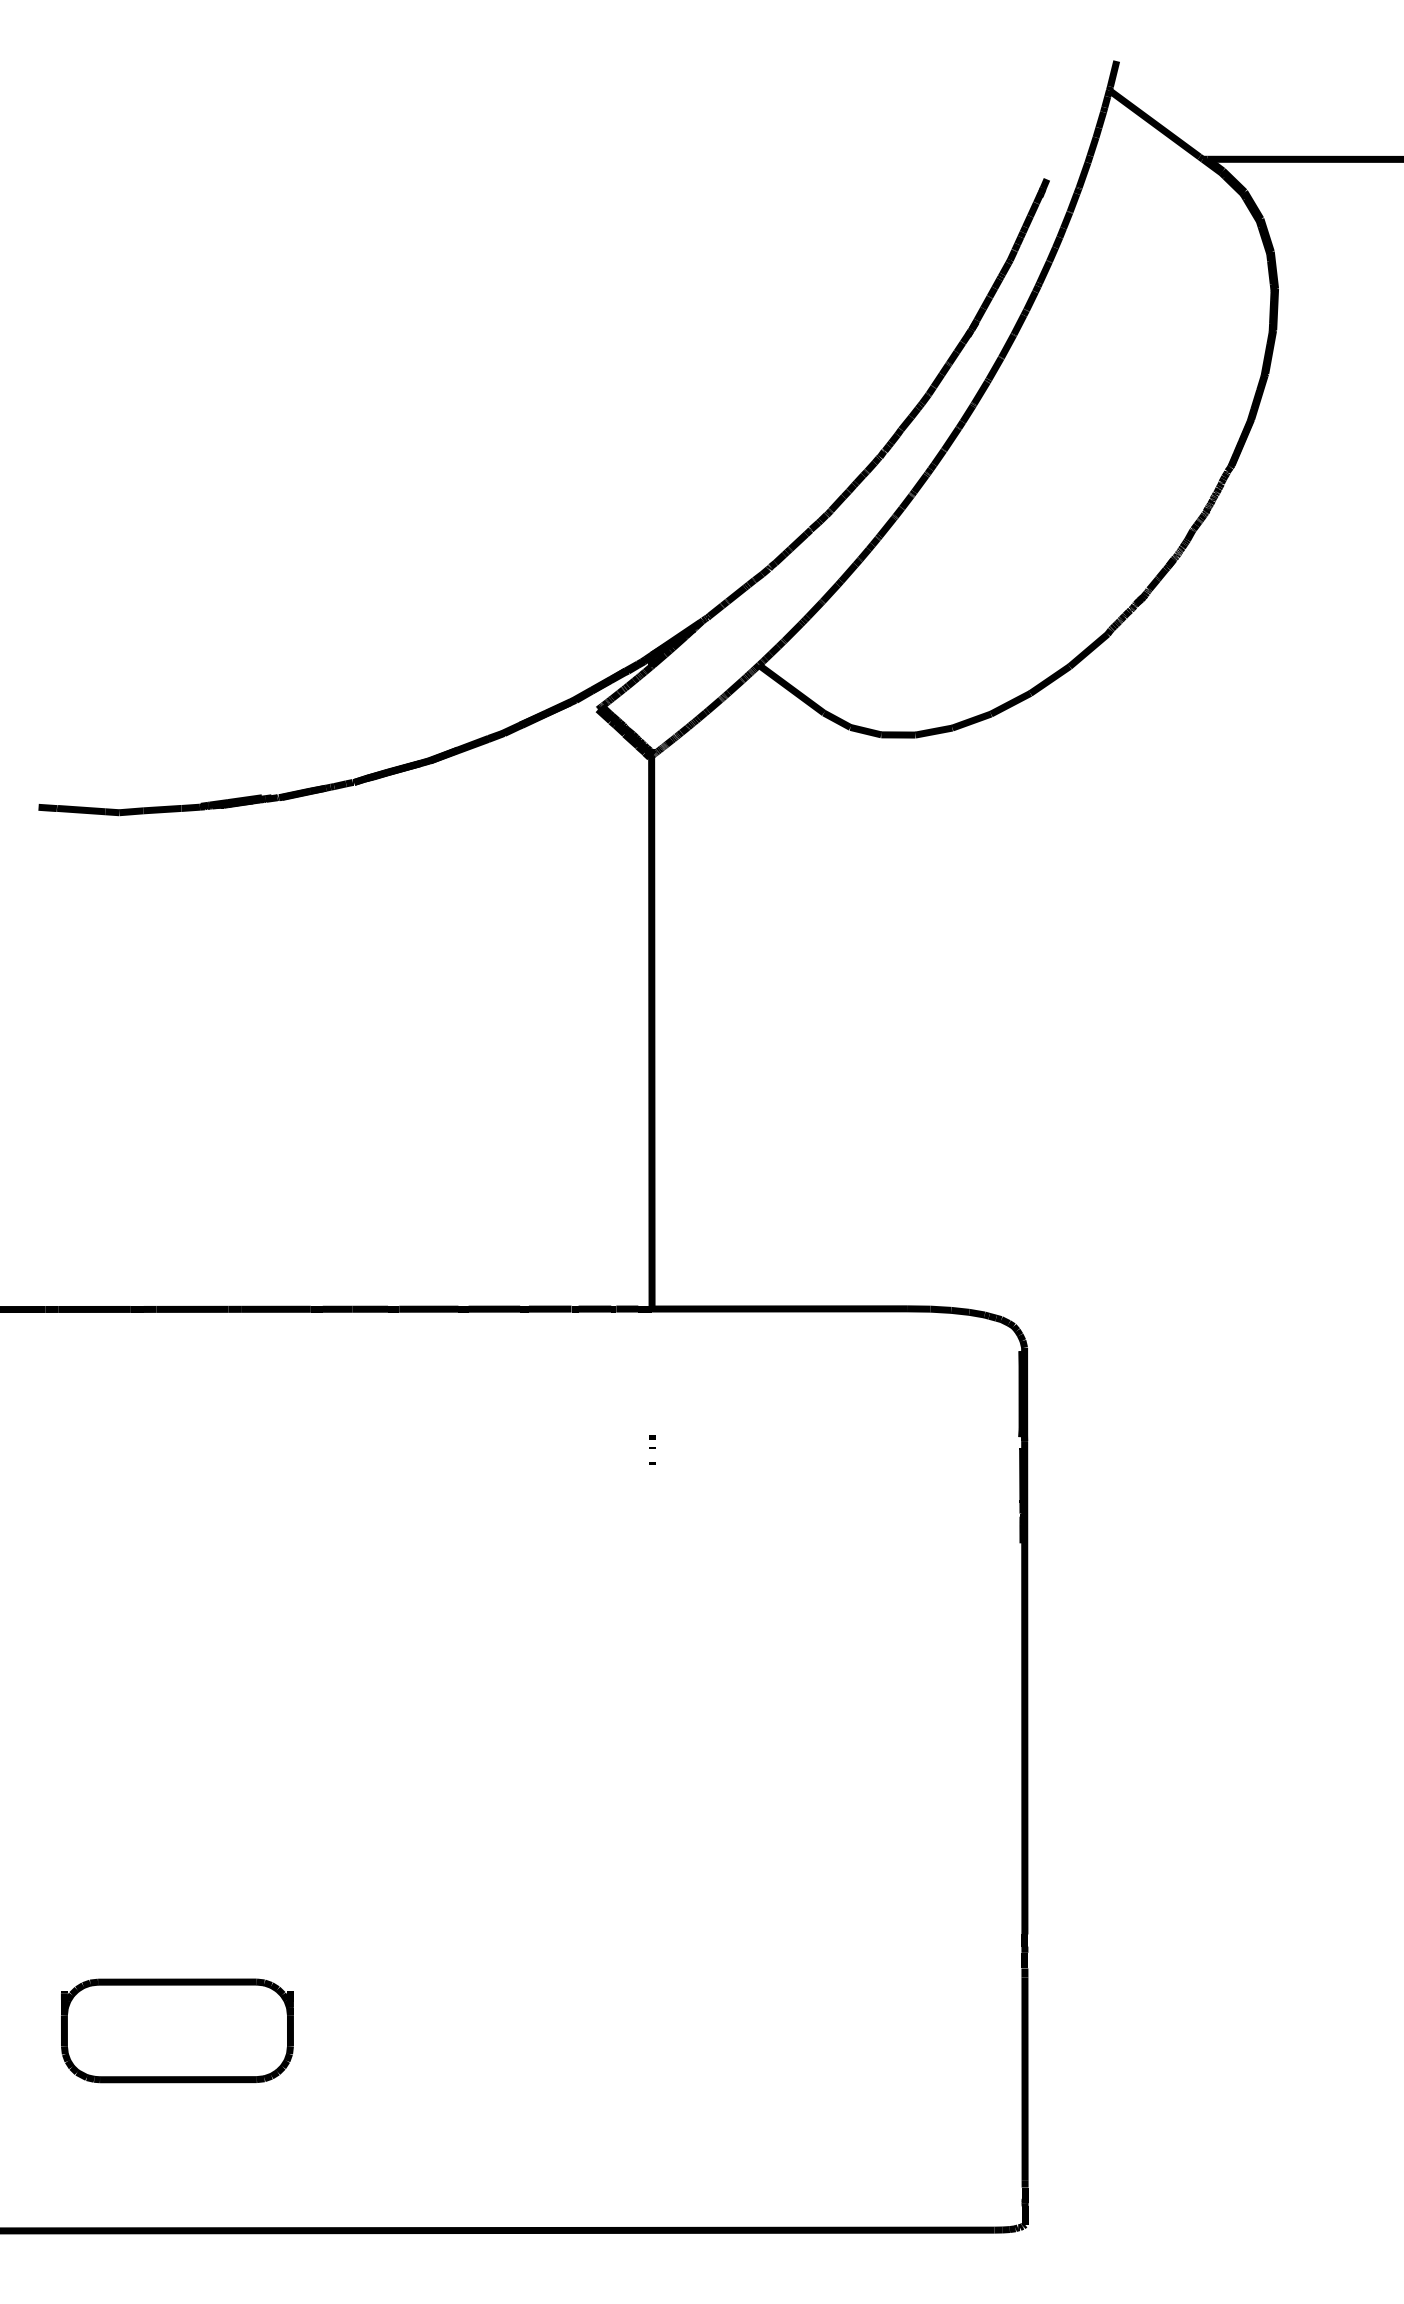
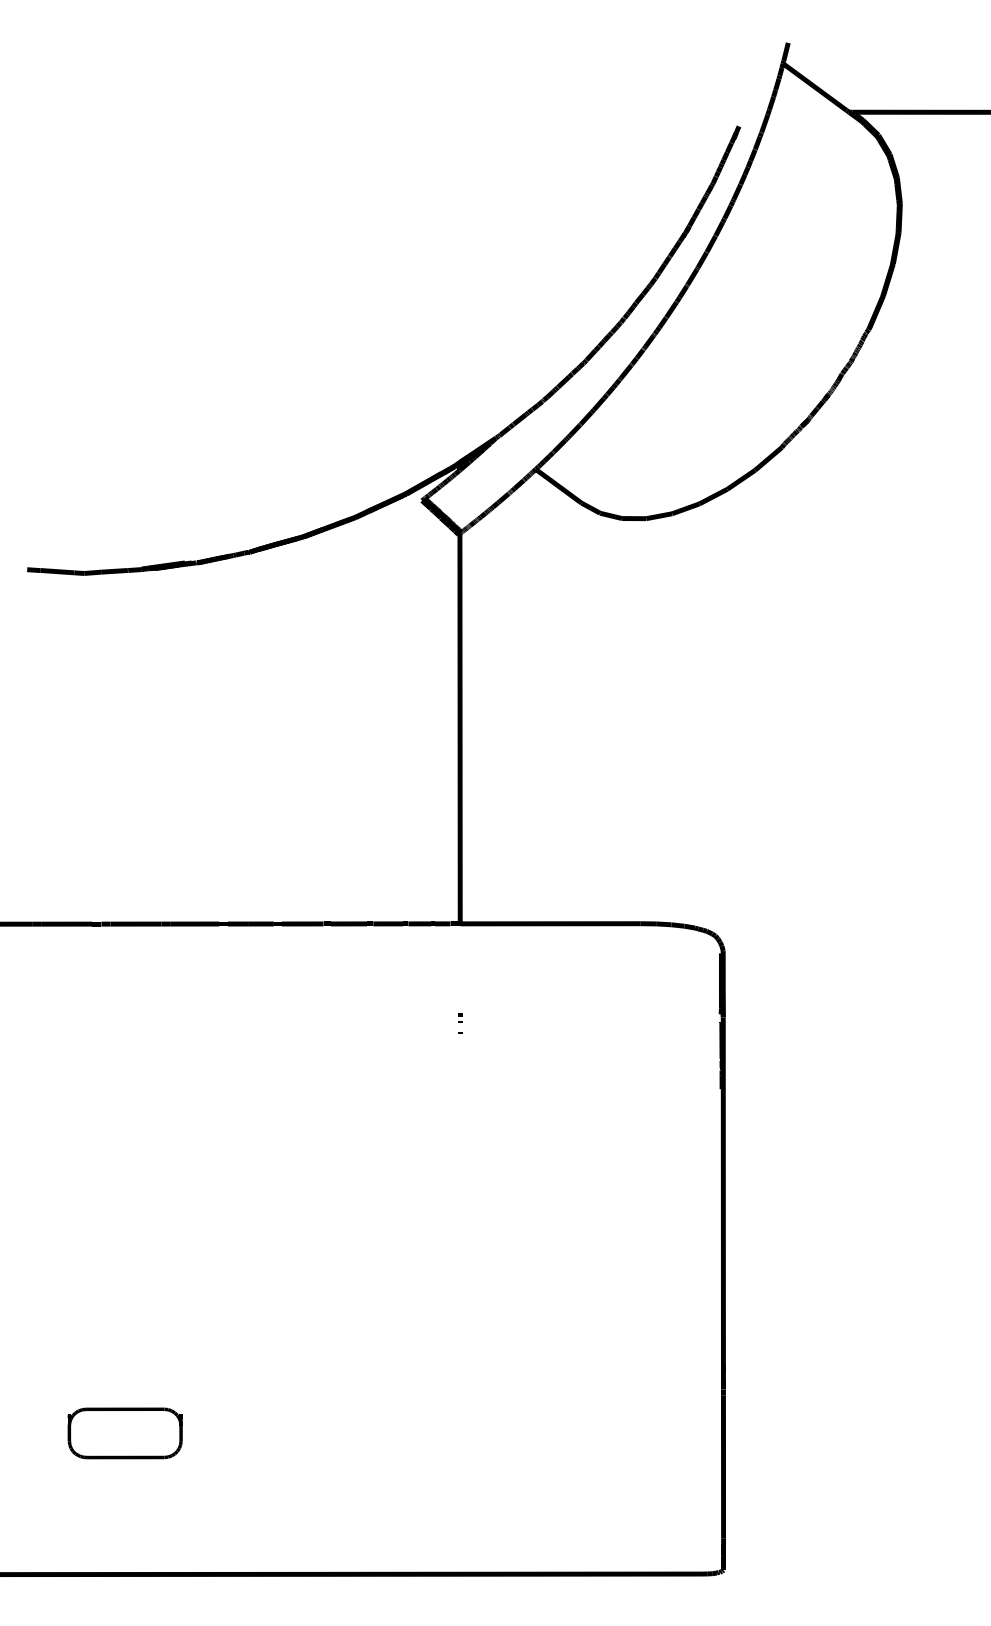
part: (177, 2030) -> (125, 1433), size x0.7

